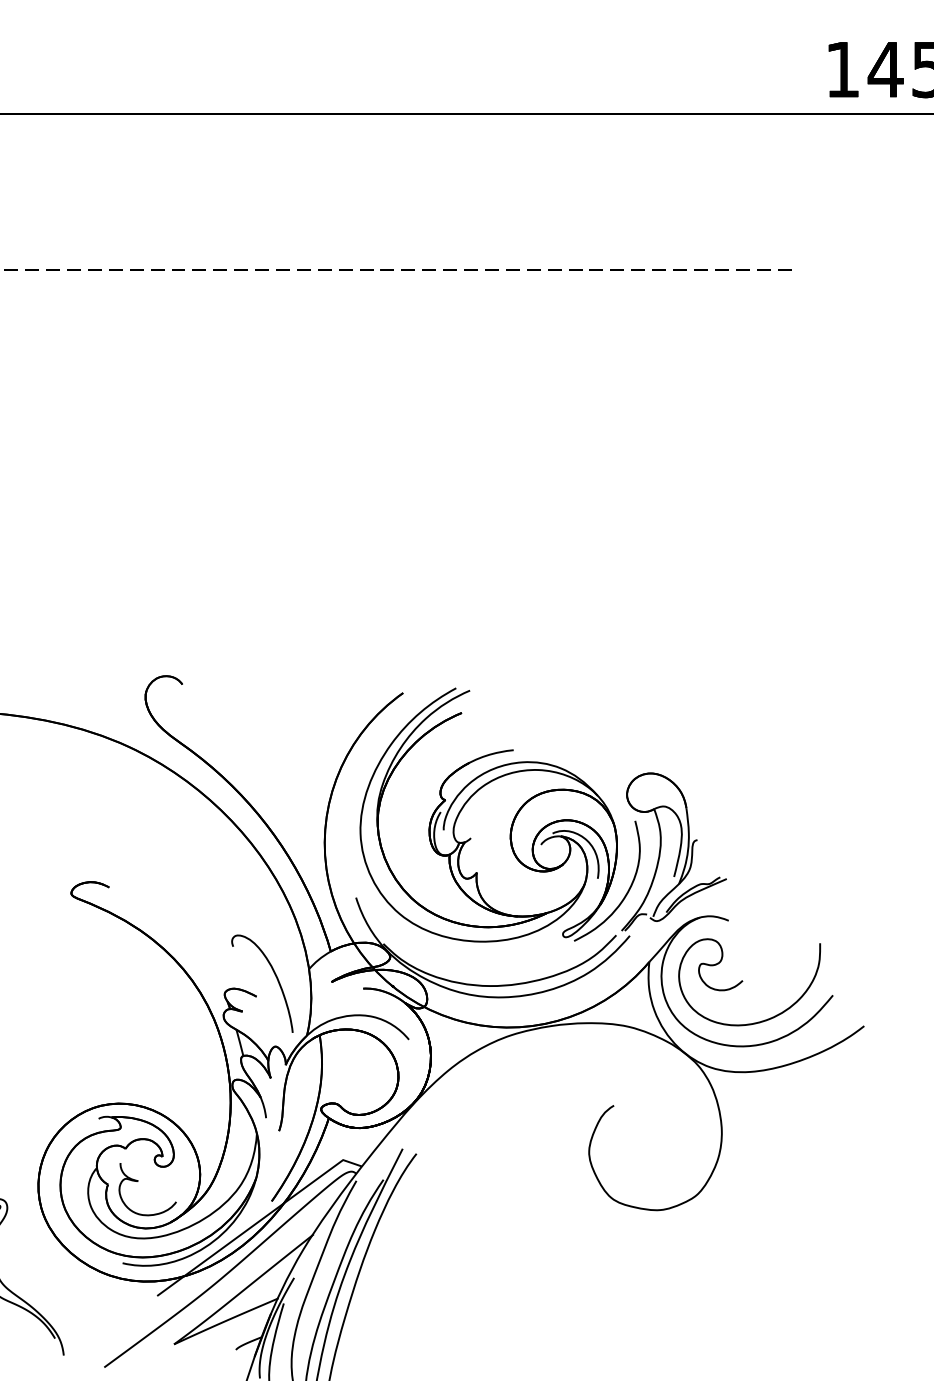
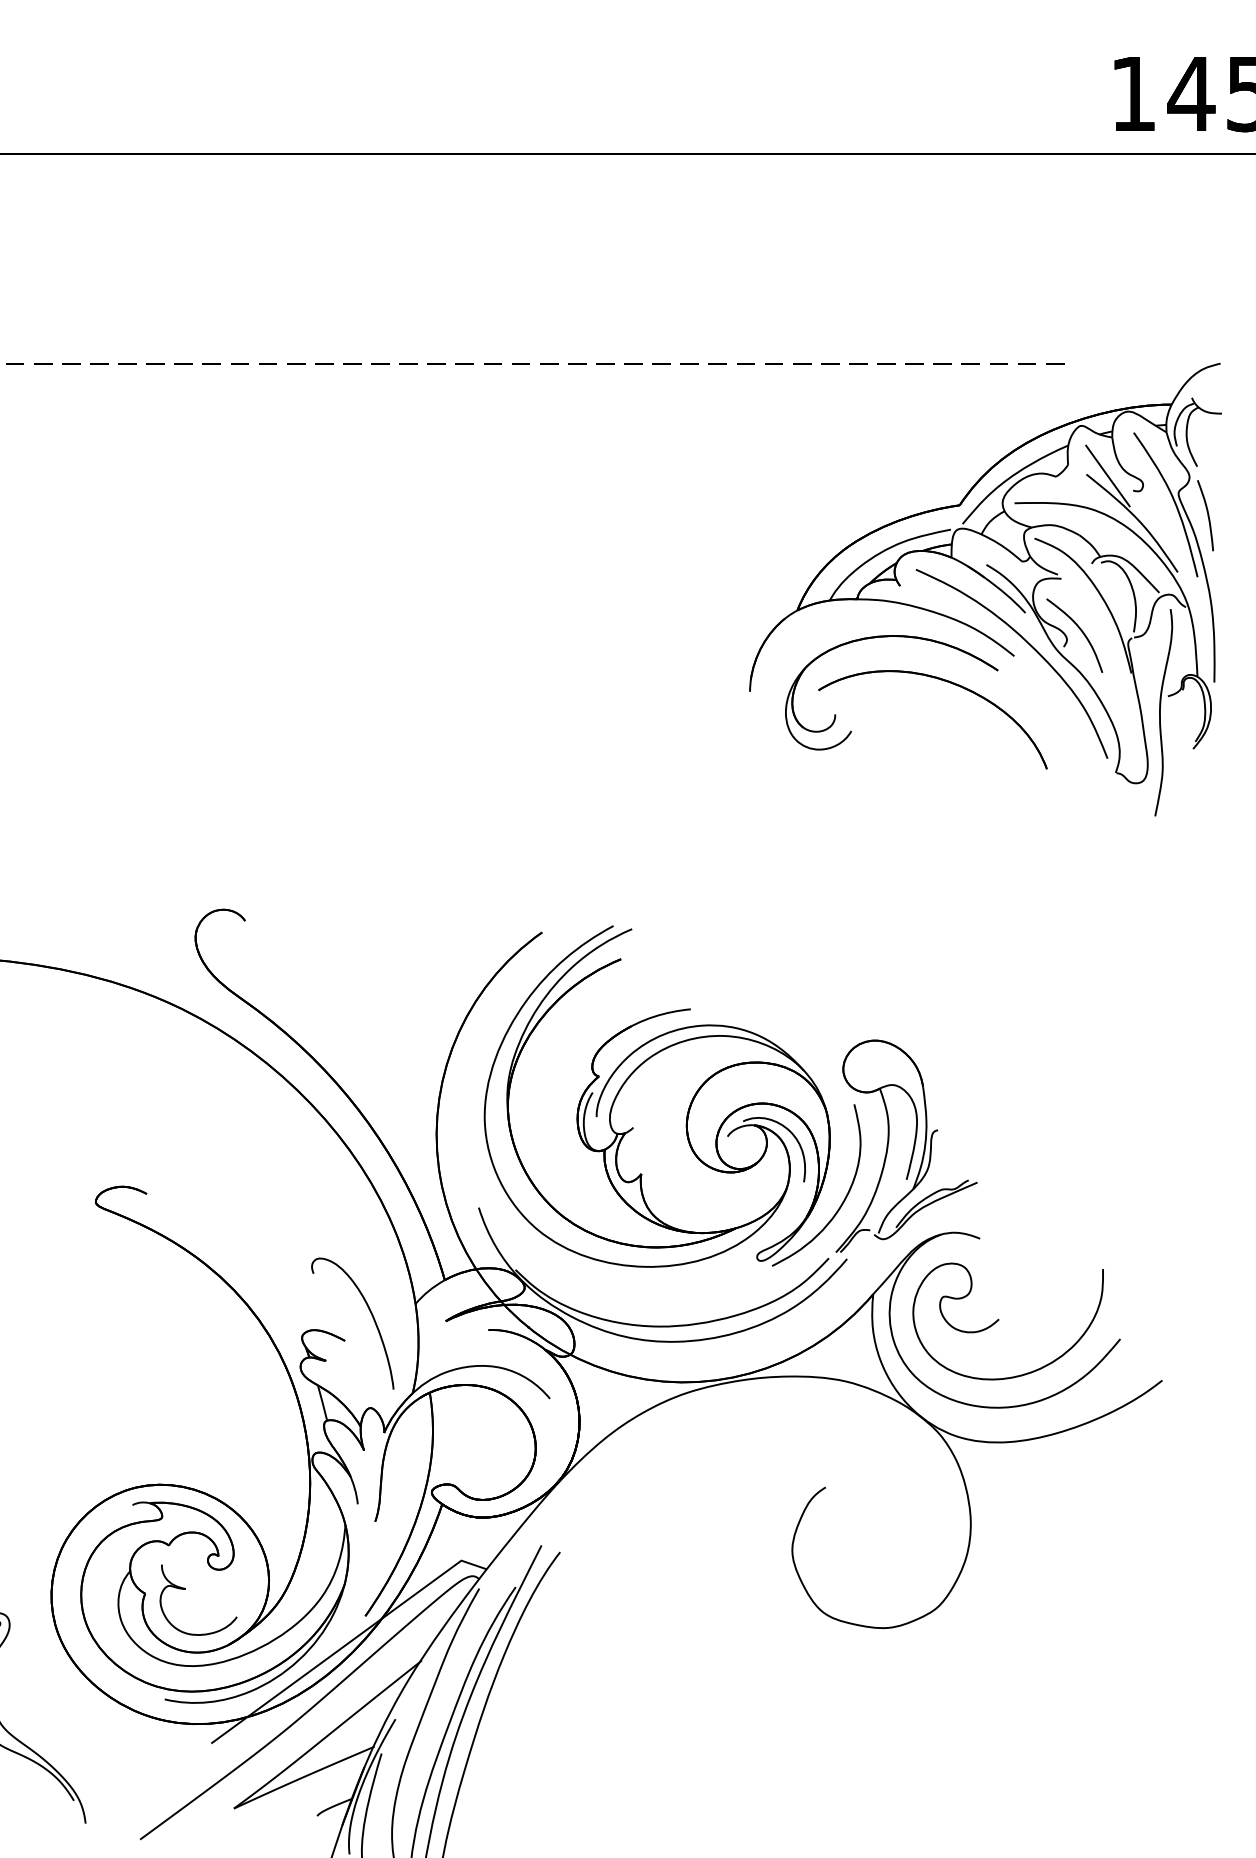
part: (736, 433) -> (990, 583), added

